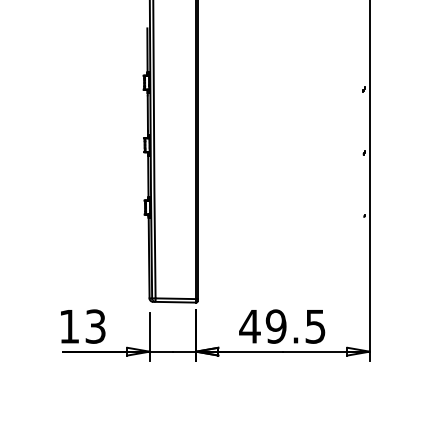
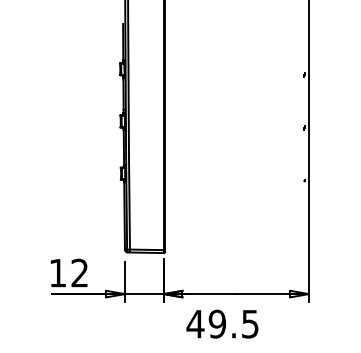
text: (95, 326) -> (79, 273), 13 -> 12
text: (282, 326) -> (222, 324), moved

